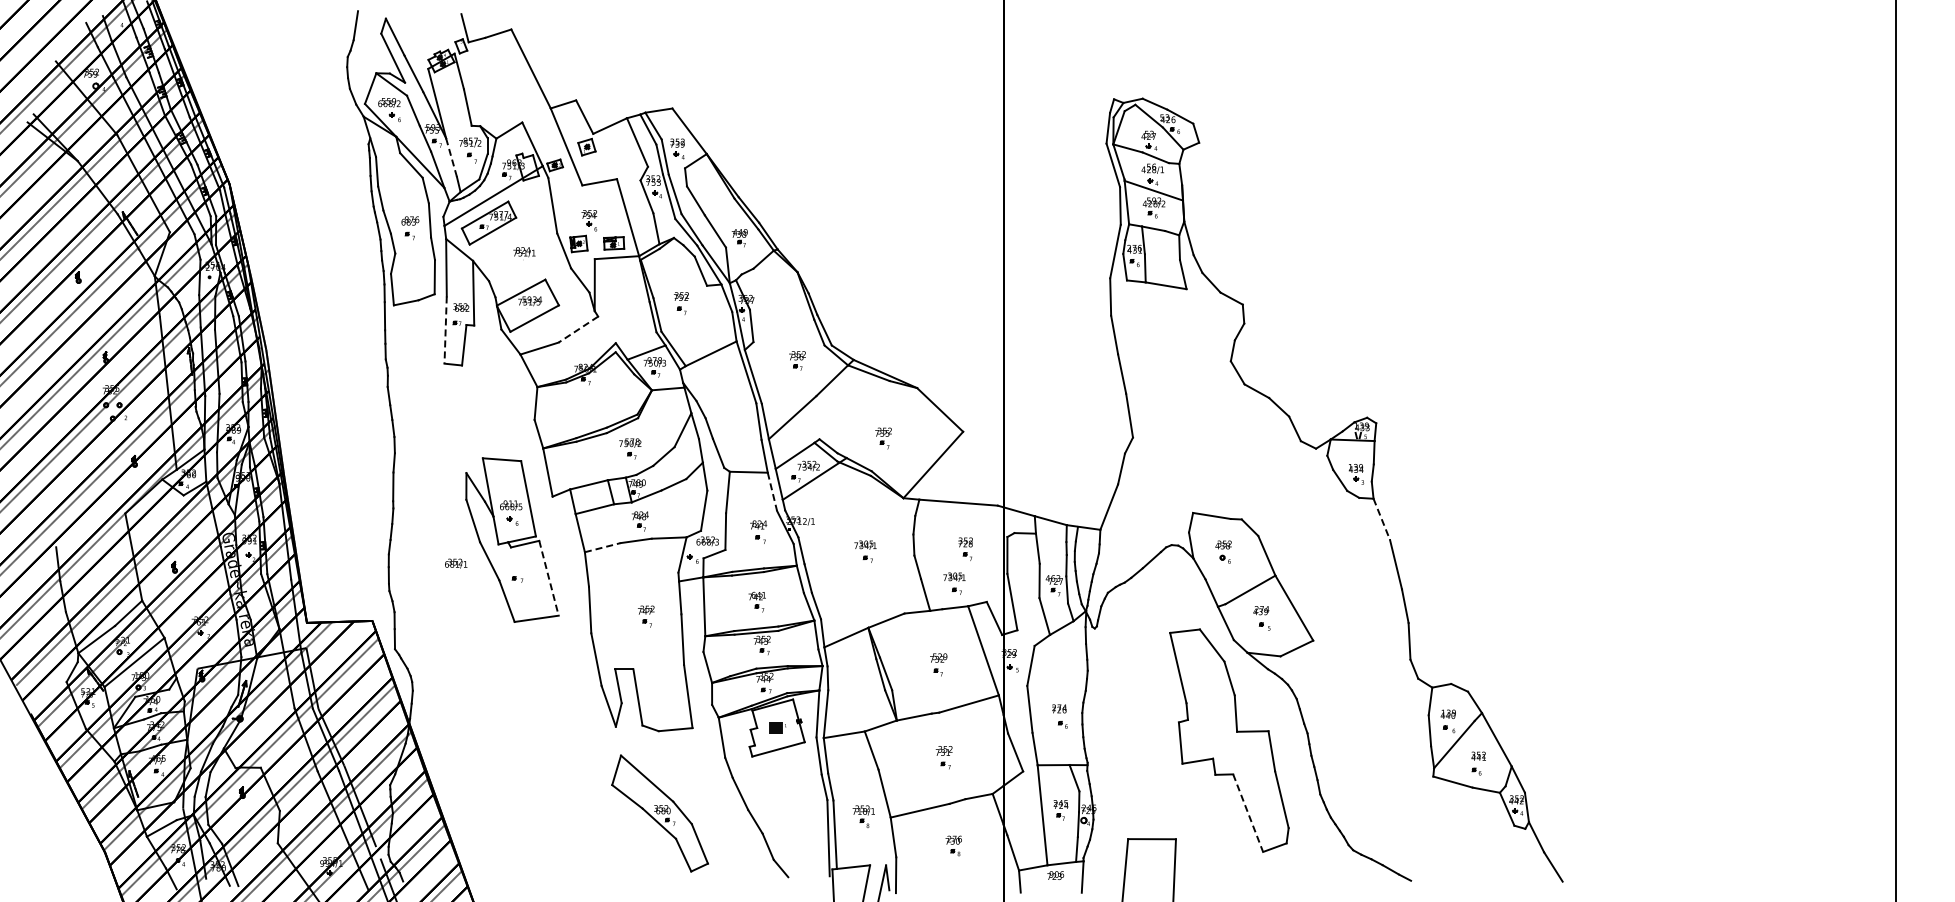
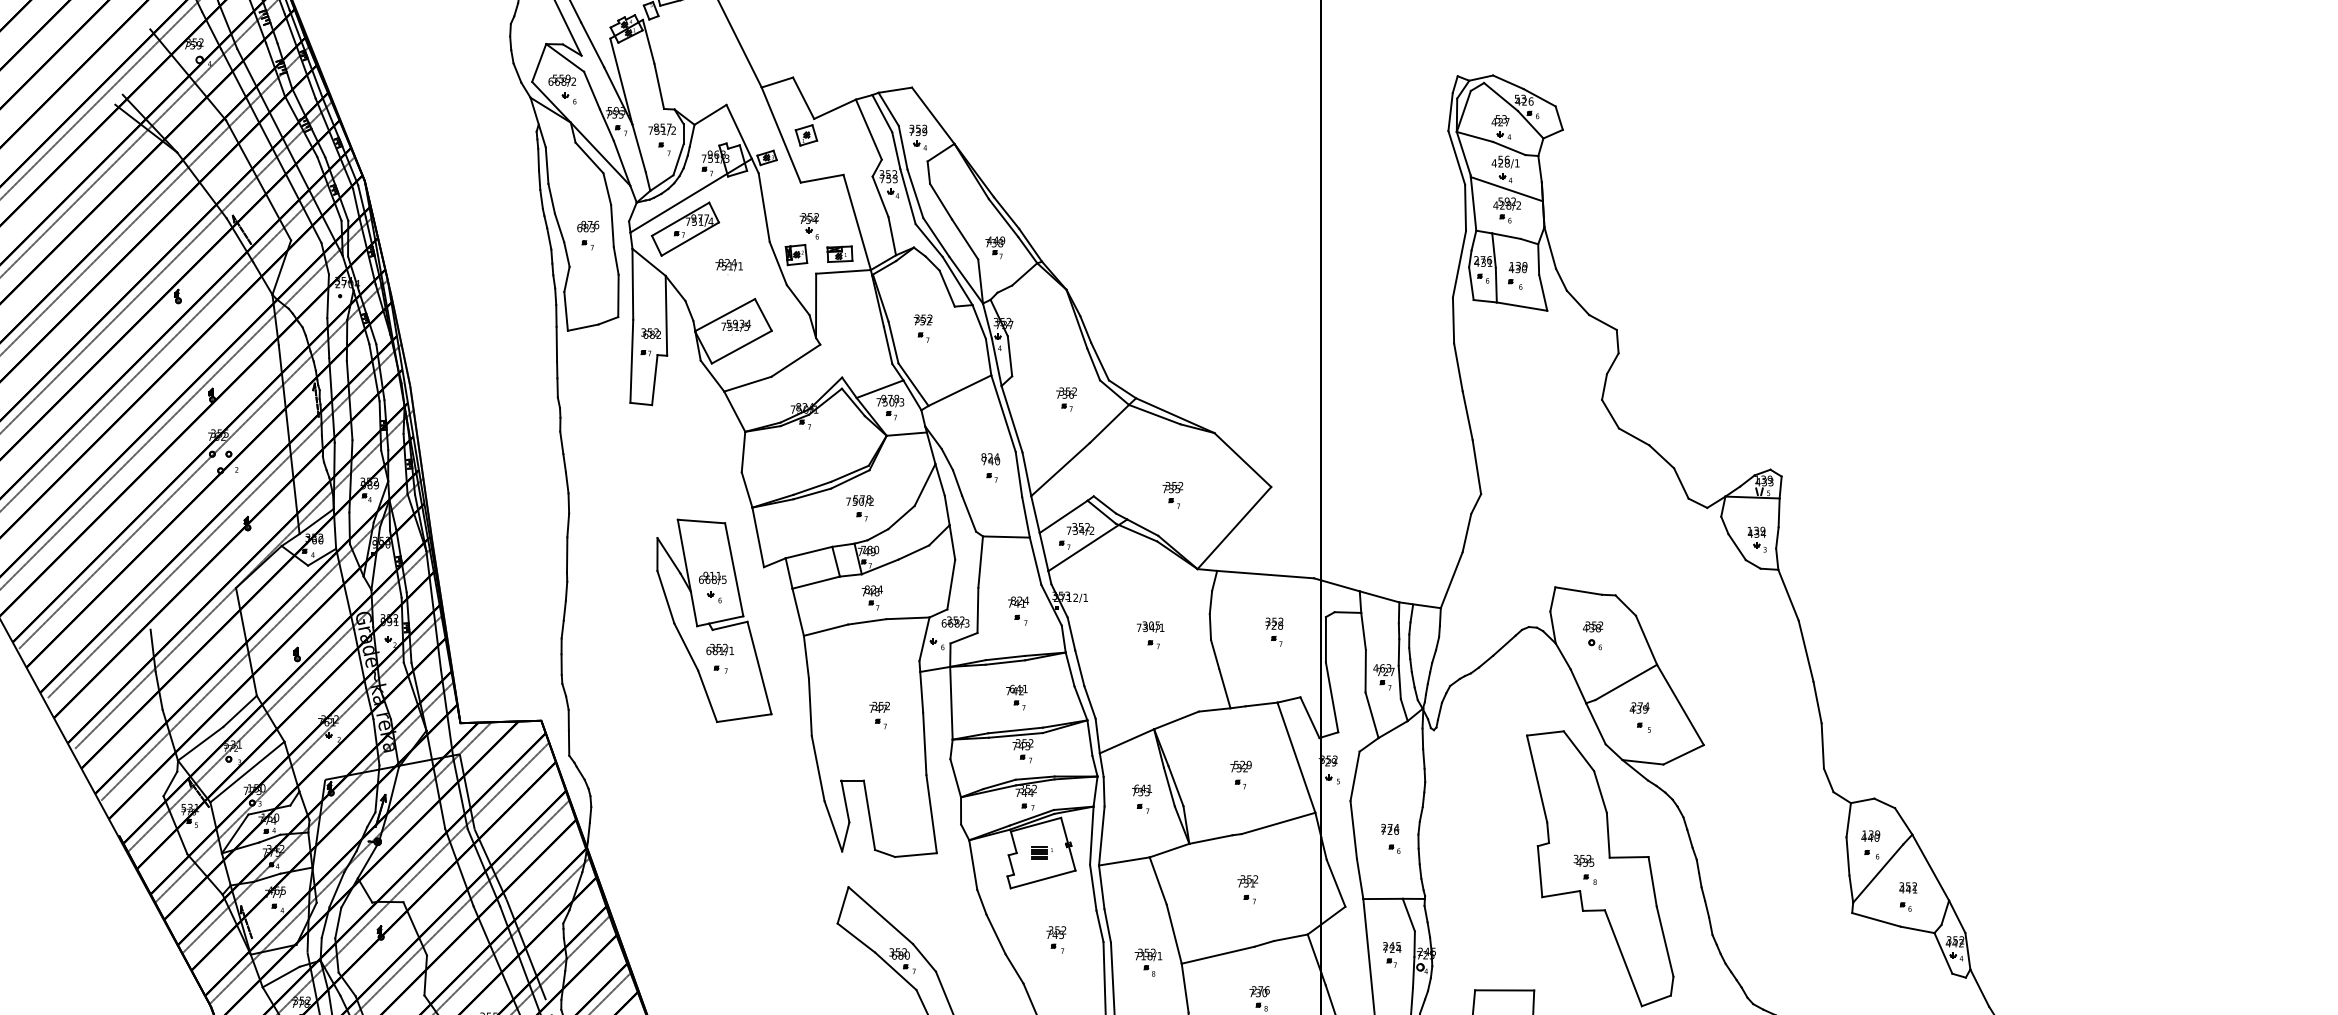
line: (451, 157) -> (639, 148), dashed -> solid
part: (1162, 260) -> (1517, 275), added
line: (578, 329) -> (795, 360), dashed -> solid
line: (445, 330) -> (631, 361), dashed -> solid
part: (735, 416) -> (989, 468), added
line: (772, 491) -> (1035, 560), dashed -> solid
line: (1381, 519) -> (1788, 595), dashed -> solid
line: (603, 547) -> (826, 630), dashed -> solid
text: (456, 563) -> (720, 649), moved
line: (548, 578) -> (758, 668), dashed -> solid
part: (954, 583) -> (1260, 674), removed
part: (858, 684) -> (1141, 799), added
part: (1217, 741) -> (1585, 869), added
part: (789, 798) -> (1056, 940), added
line: (1248, 813) -> (1623, 958), dashed -> solid

